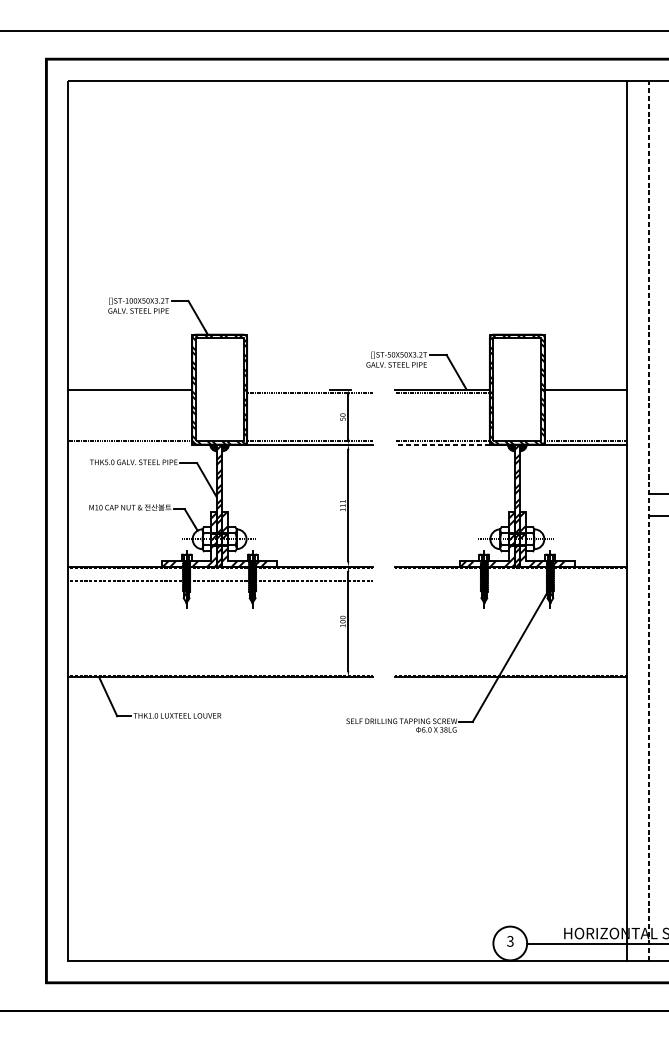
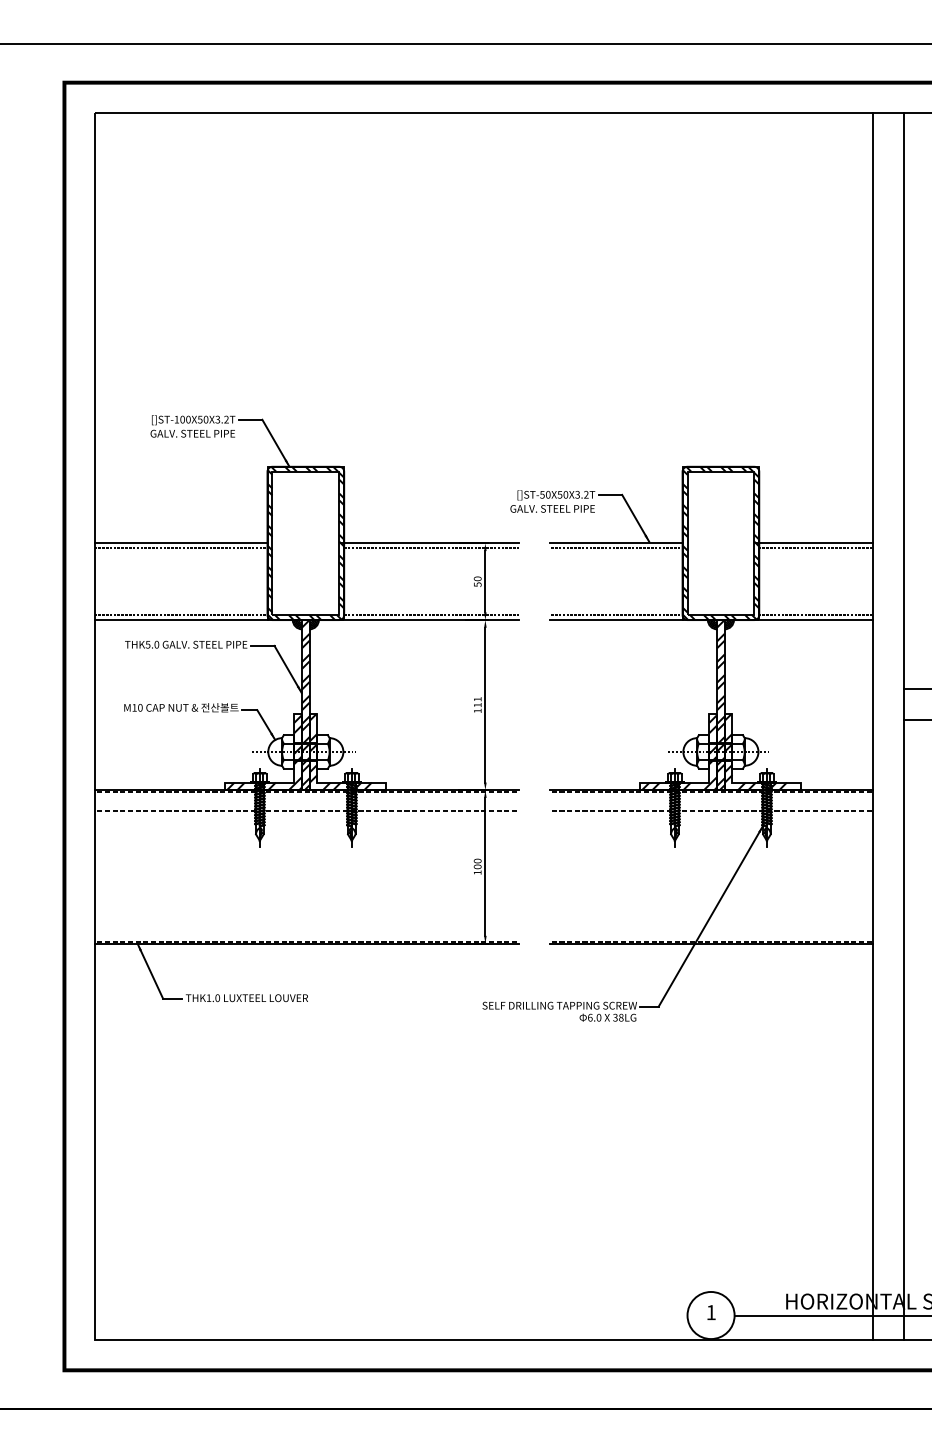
line: (309, 389) -> (430, 543), added
line: (130, 393) -> (181, 548), added
line: (585, 393) -> (816, 548), added
line: (130, 444) -> (181, 620), added
line: (441, 444) -> (615, 620), dashed -> solid
line: (649, 521) -> (904, 726), dashed -> solid
line: (510, 581) -> (711, 810), added
text: (509, 941) -> (710, 1312), 3 -> 1

